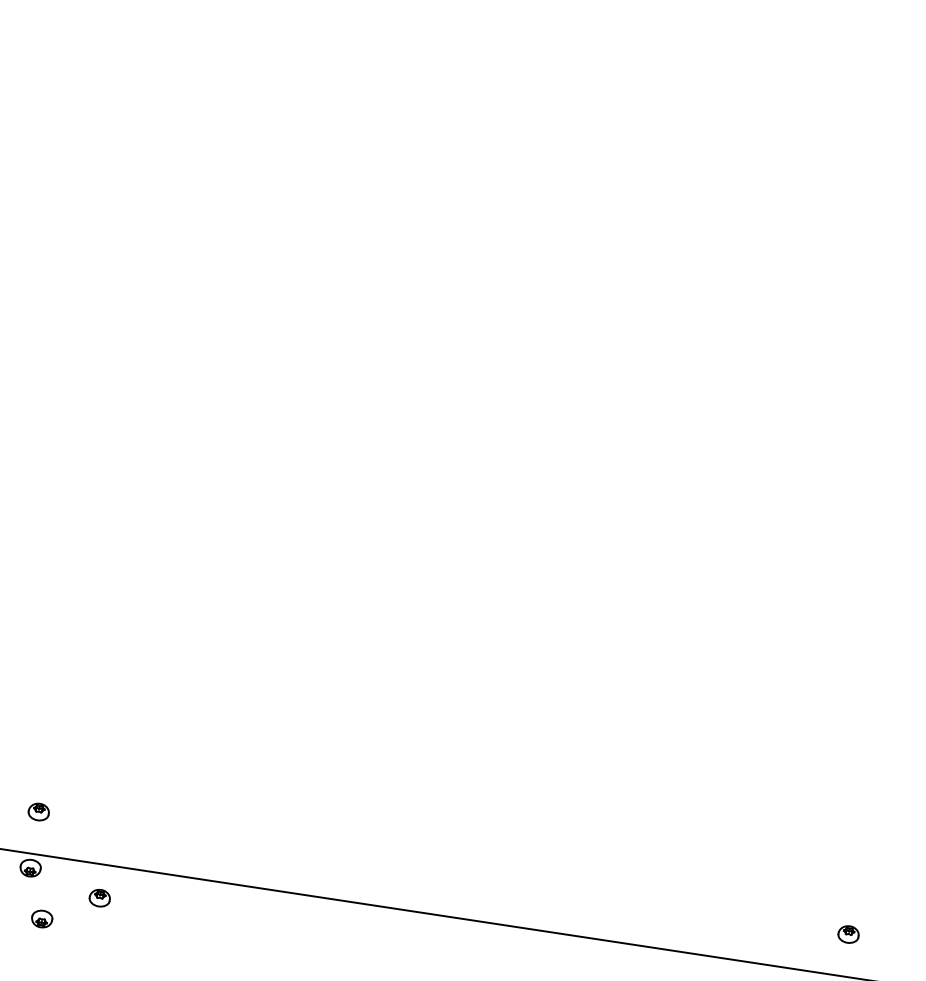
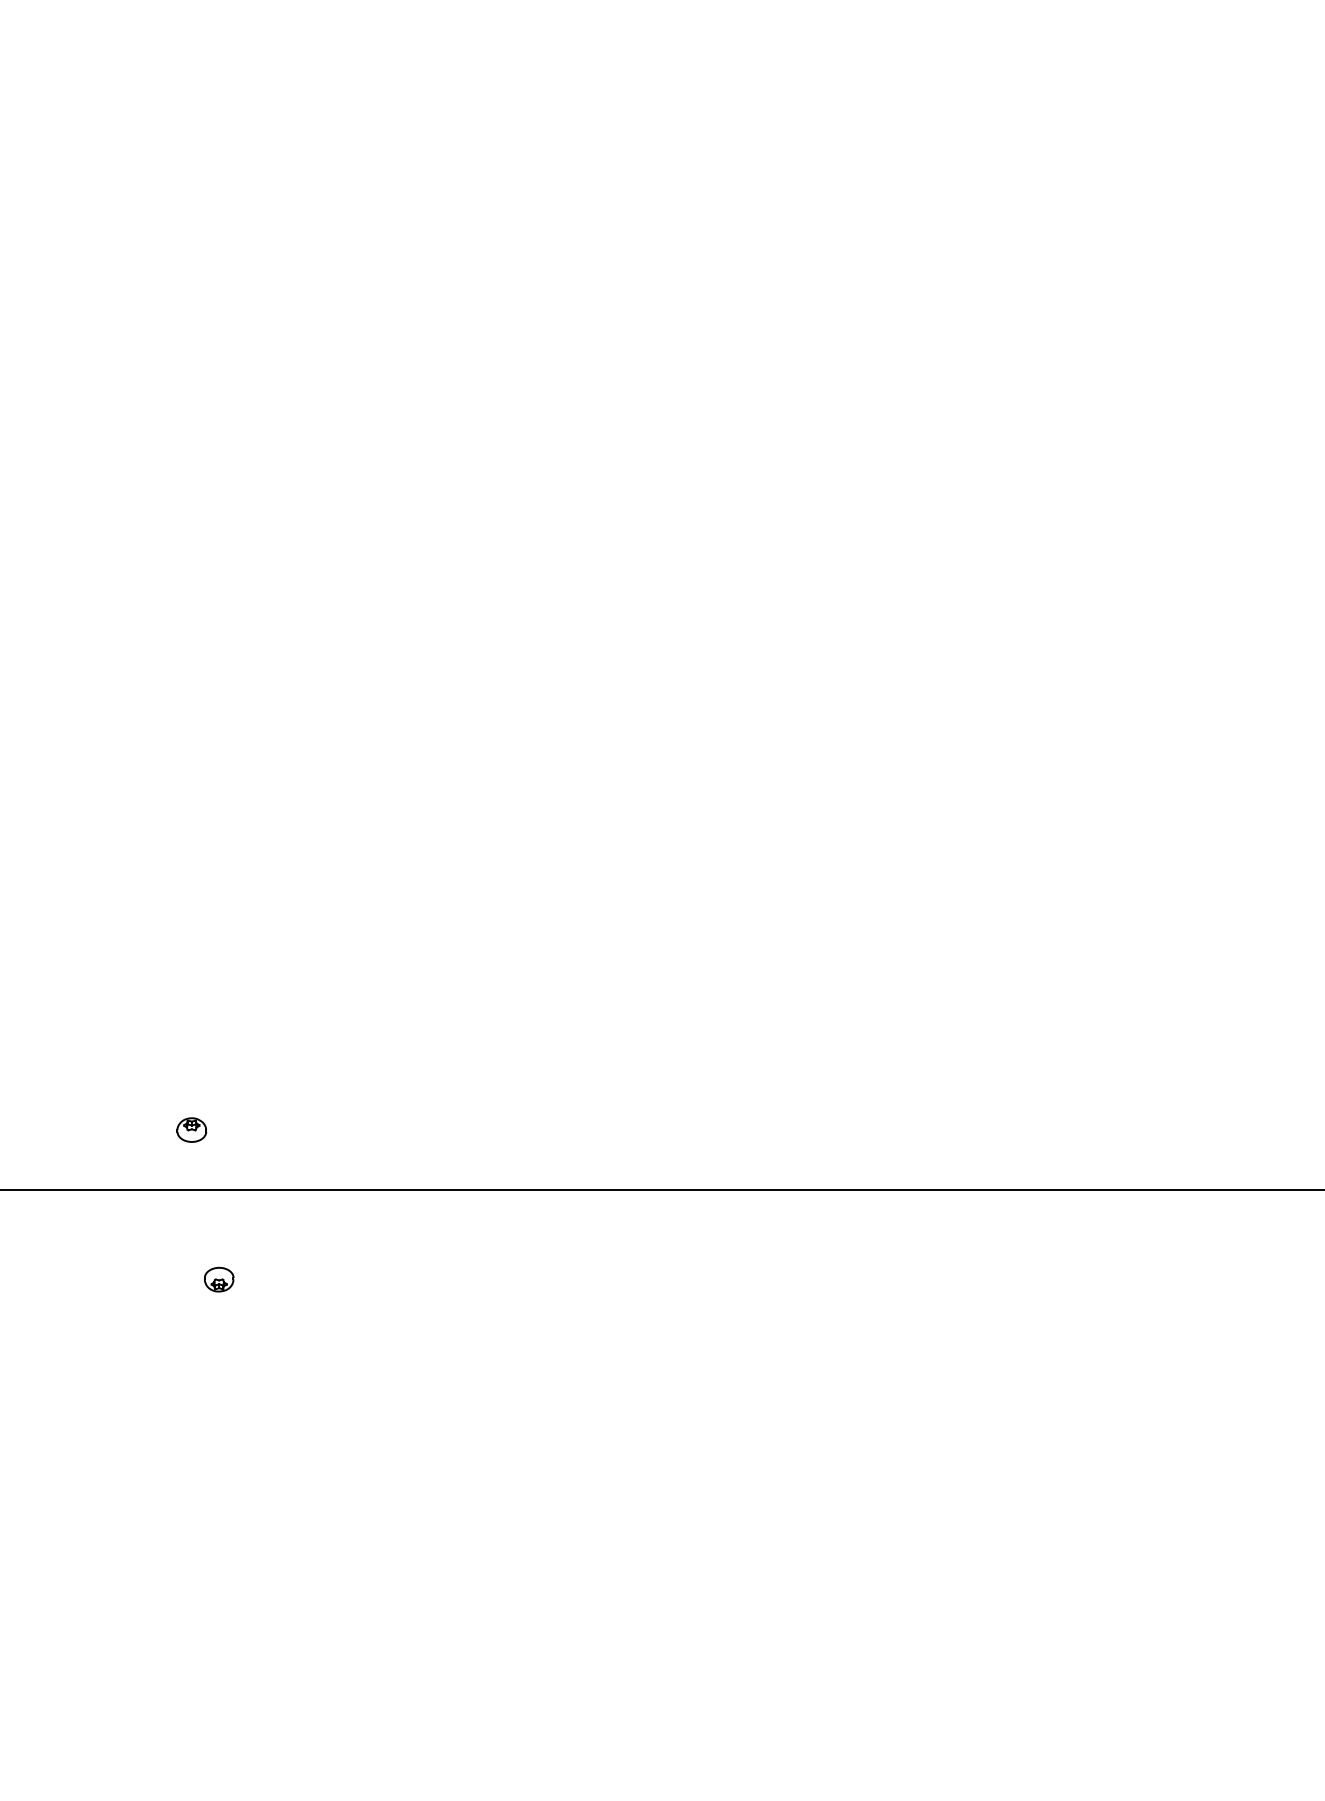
part: (30, 868) -> (192, 1210), removed
part: (99, 897) -> (295, 1237), removed

